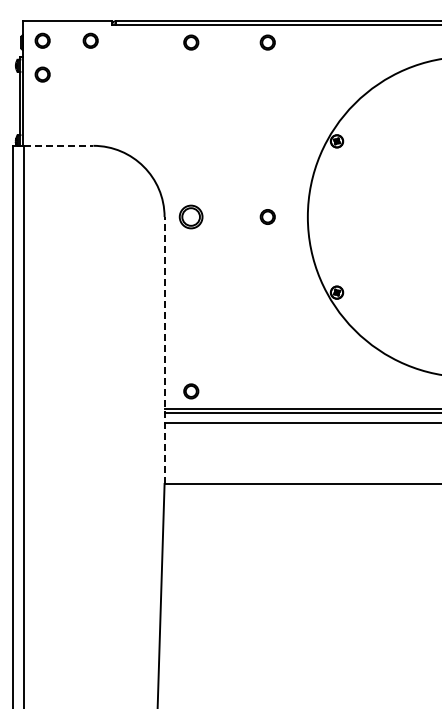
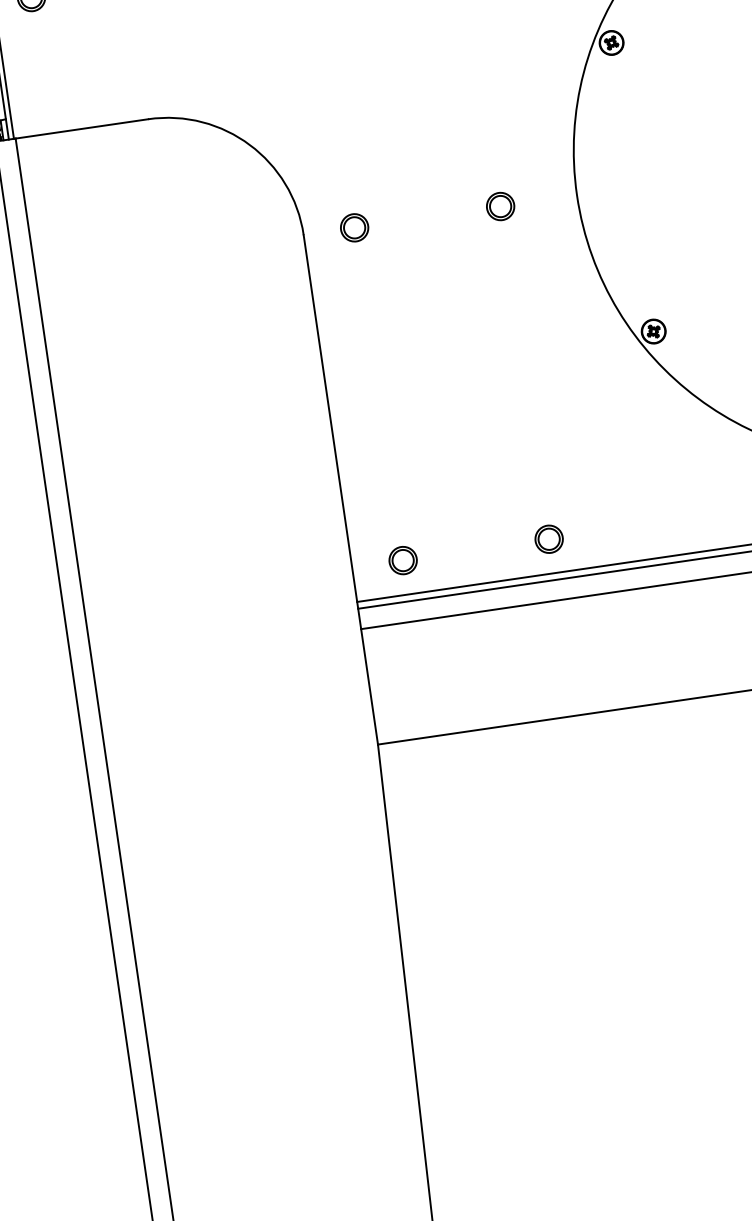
line: (58, 145) -> (81, 128), dashed -> solid
circle: (191, 216) -> (354, 226), size x0.62
line: (164, 349) -> (340, 488), dashed -> solid
part: (267, 391) -> (548, 539), added

